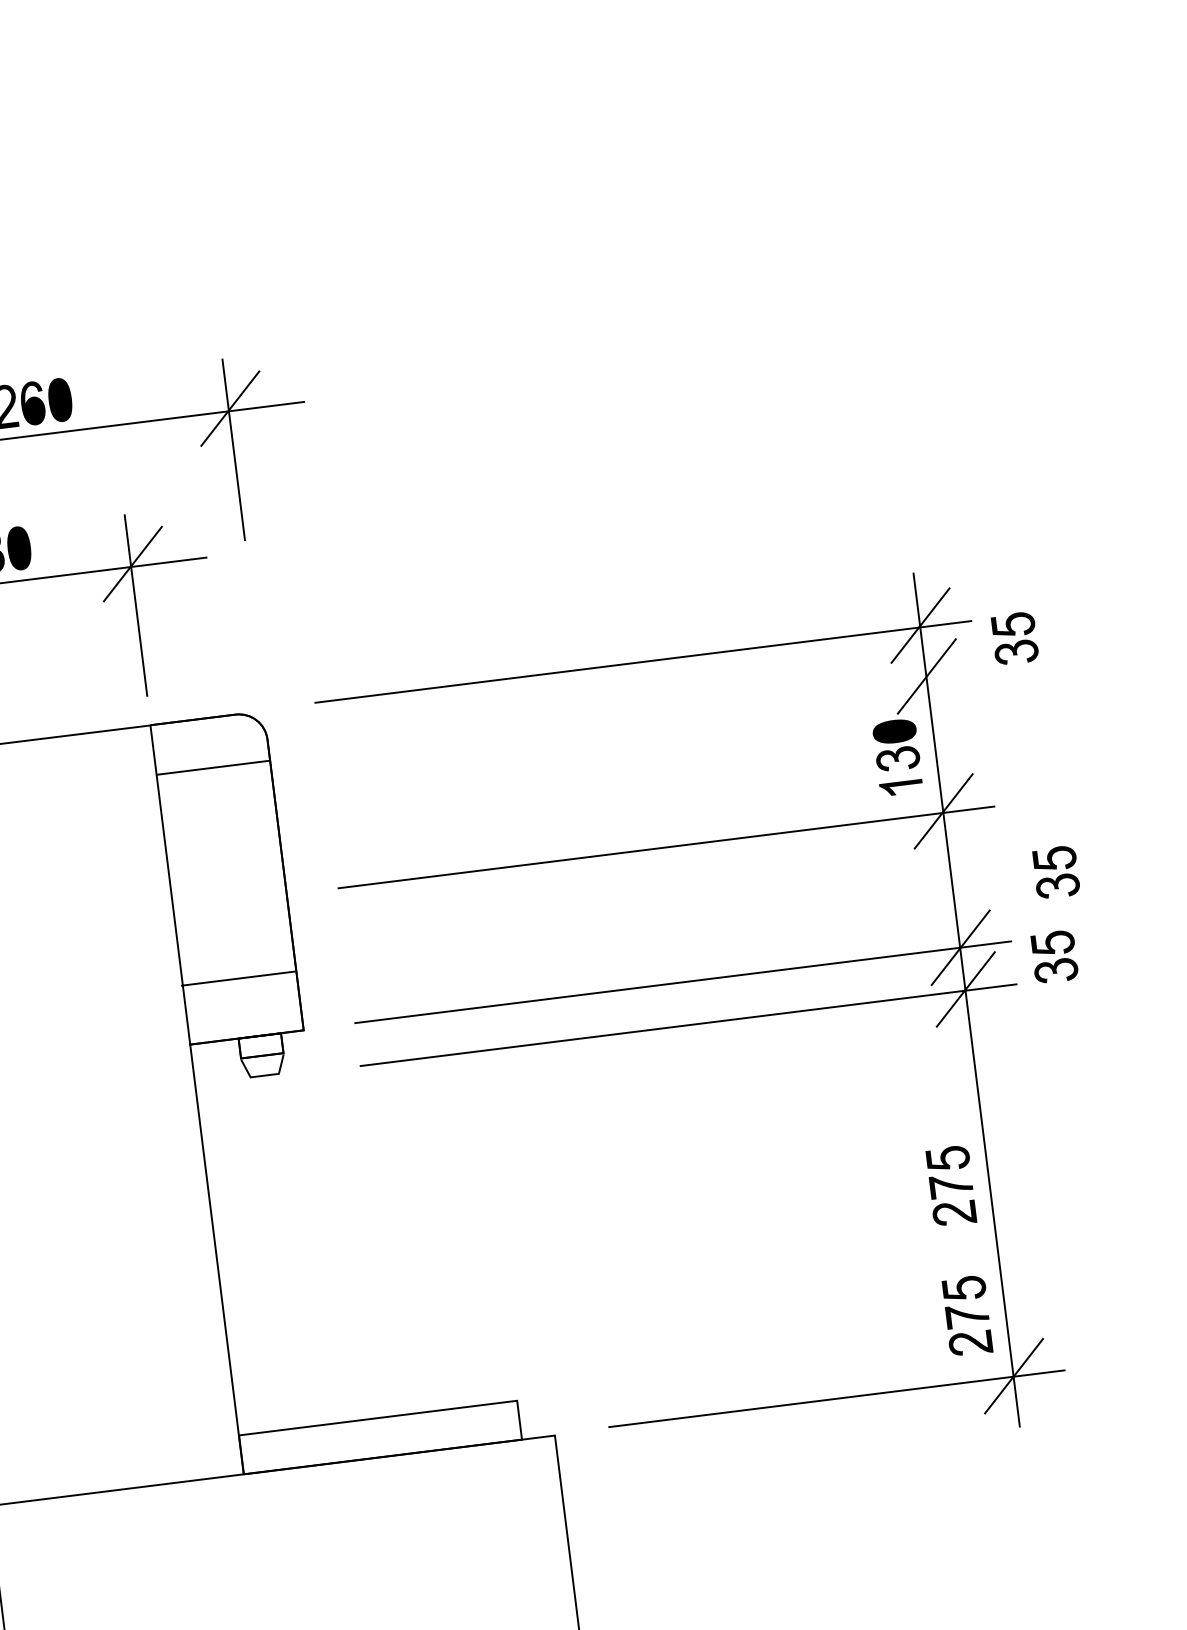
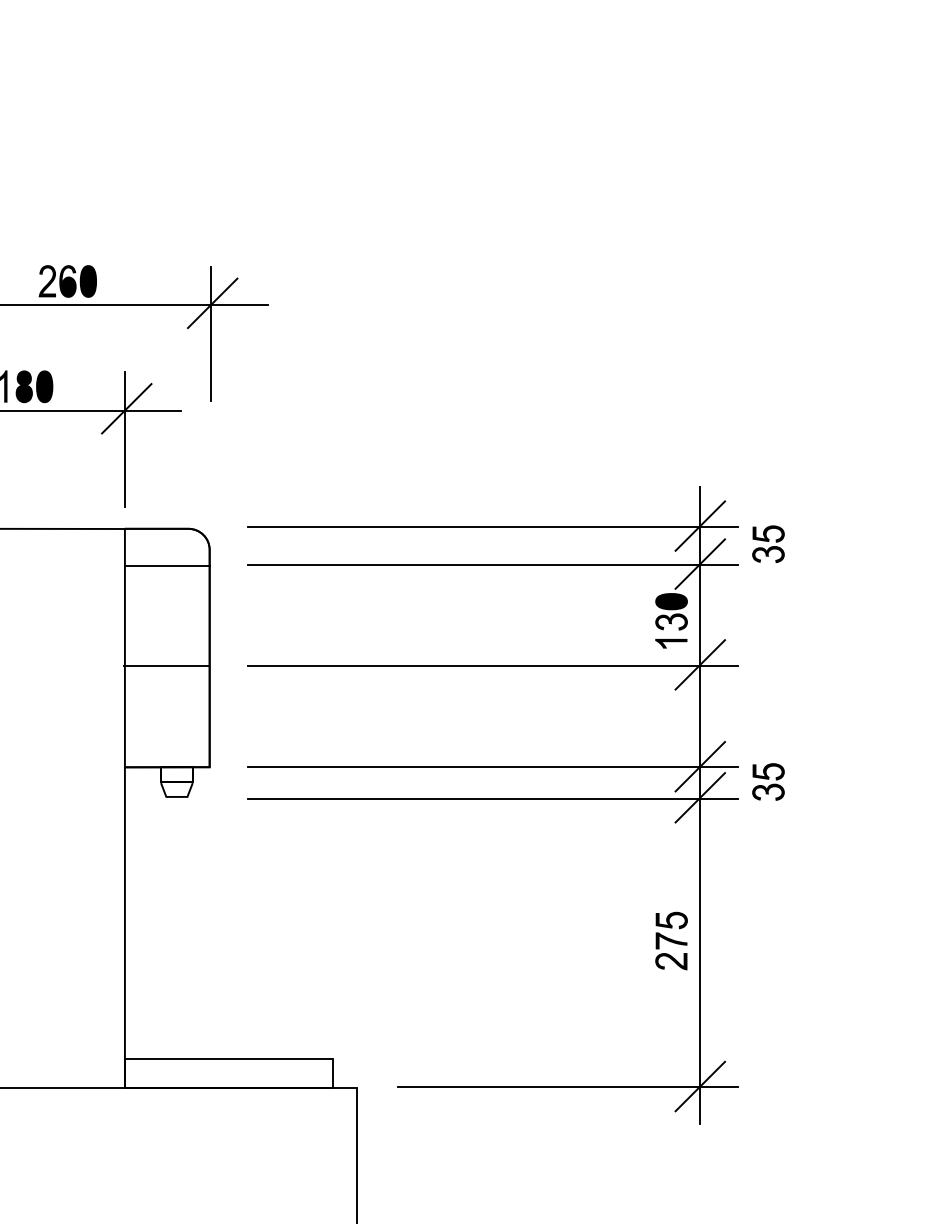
line: (648, 711) -> (492, 564), added
part: (1056, 871) -> (777, 719), removed
line: (238, 979) -> (166, 666), moved
part: (967, 1315) -> (671, 1037), removed

